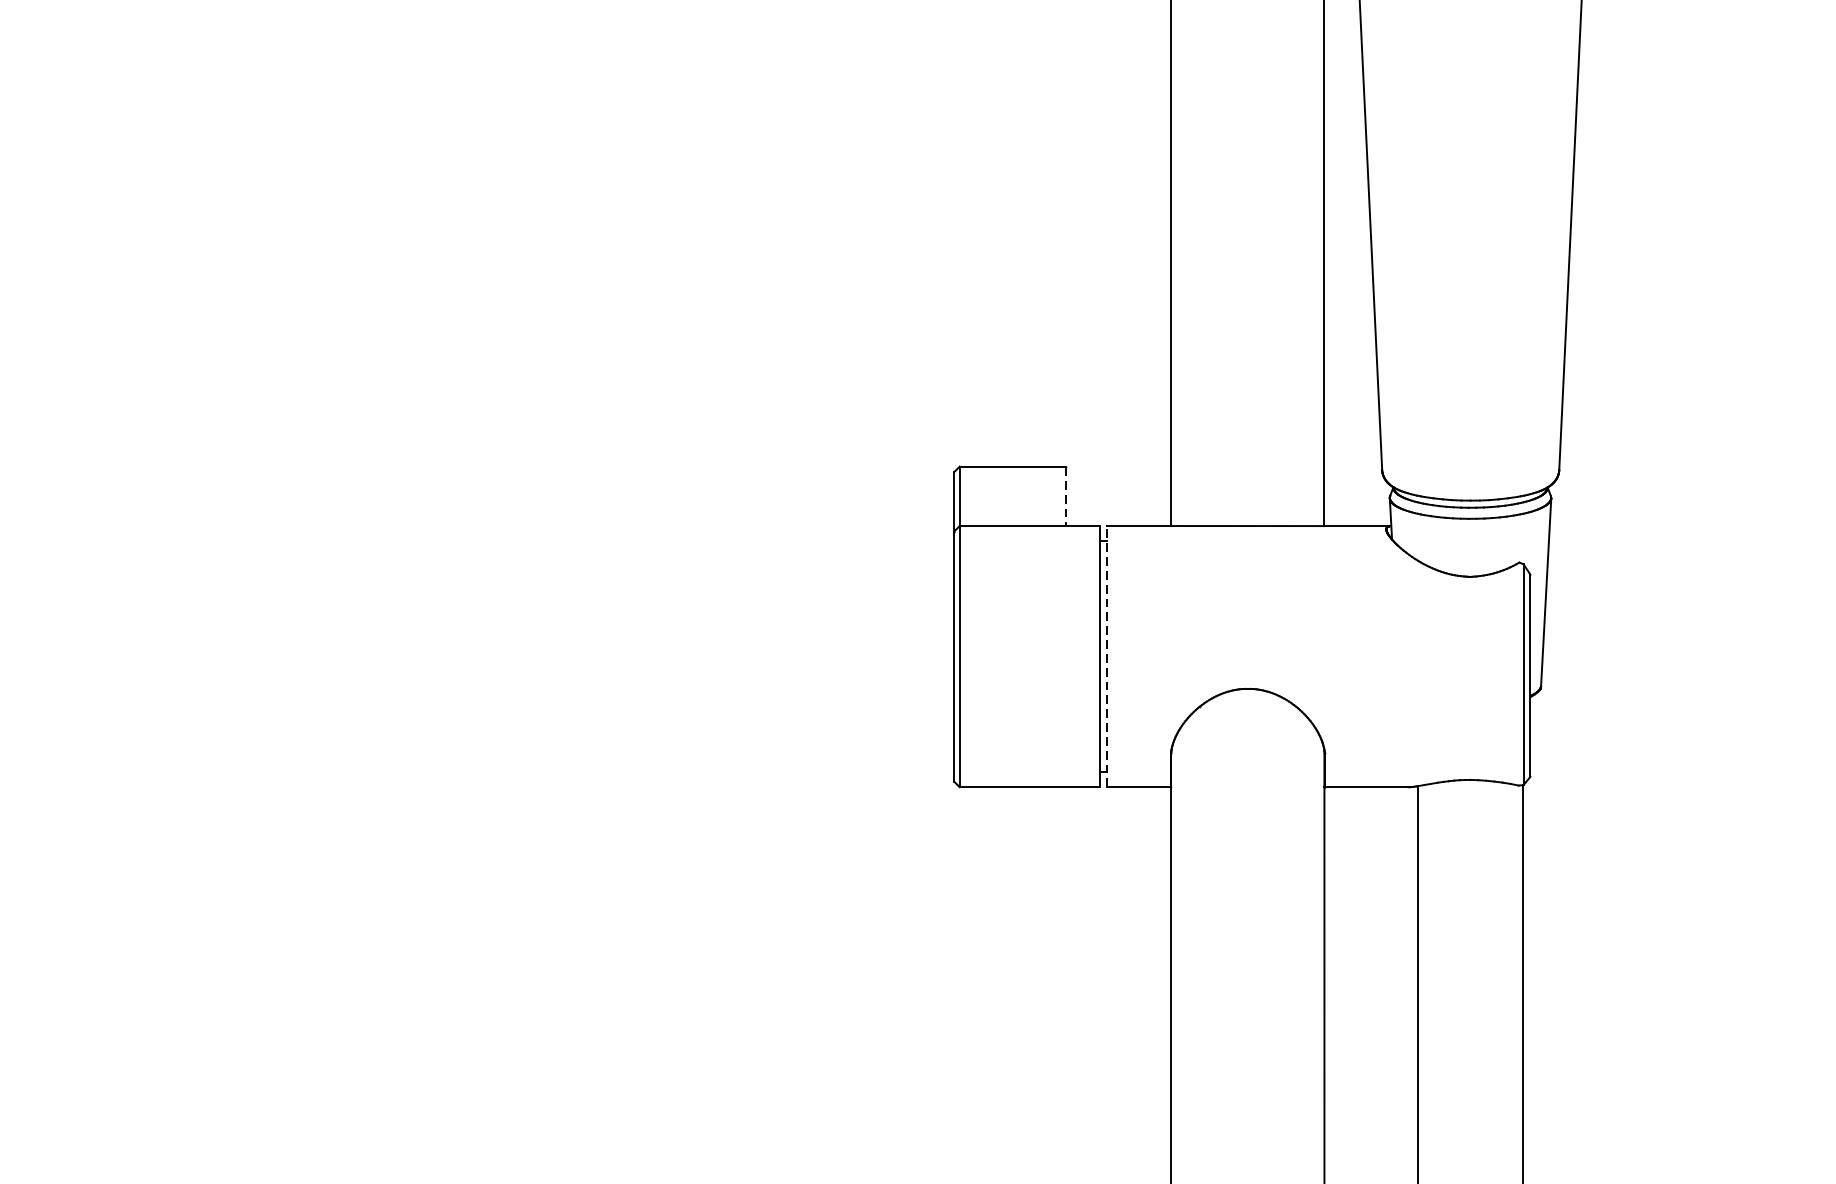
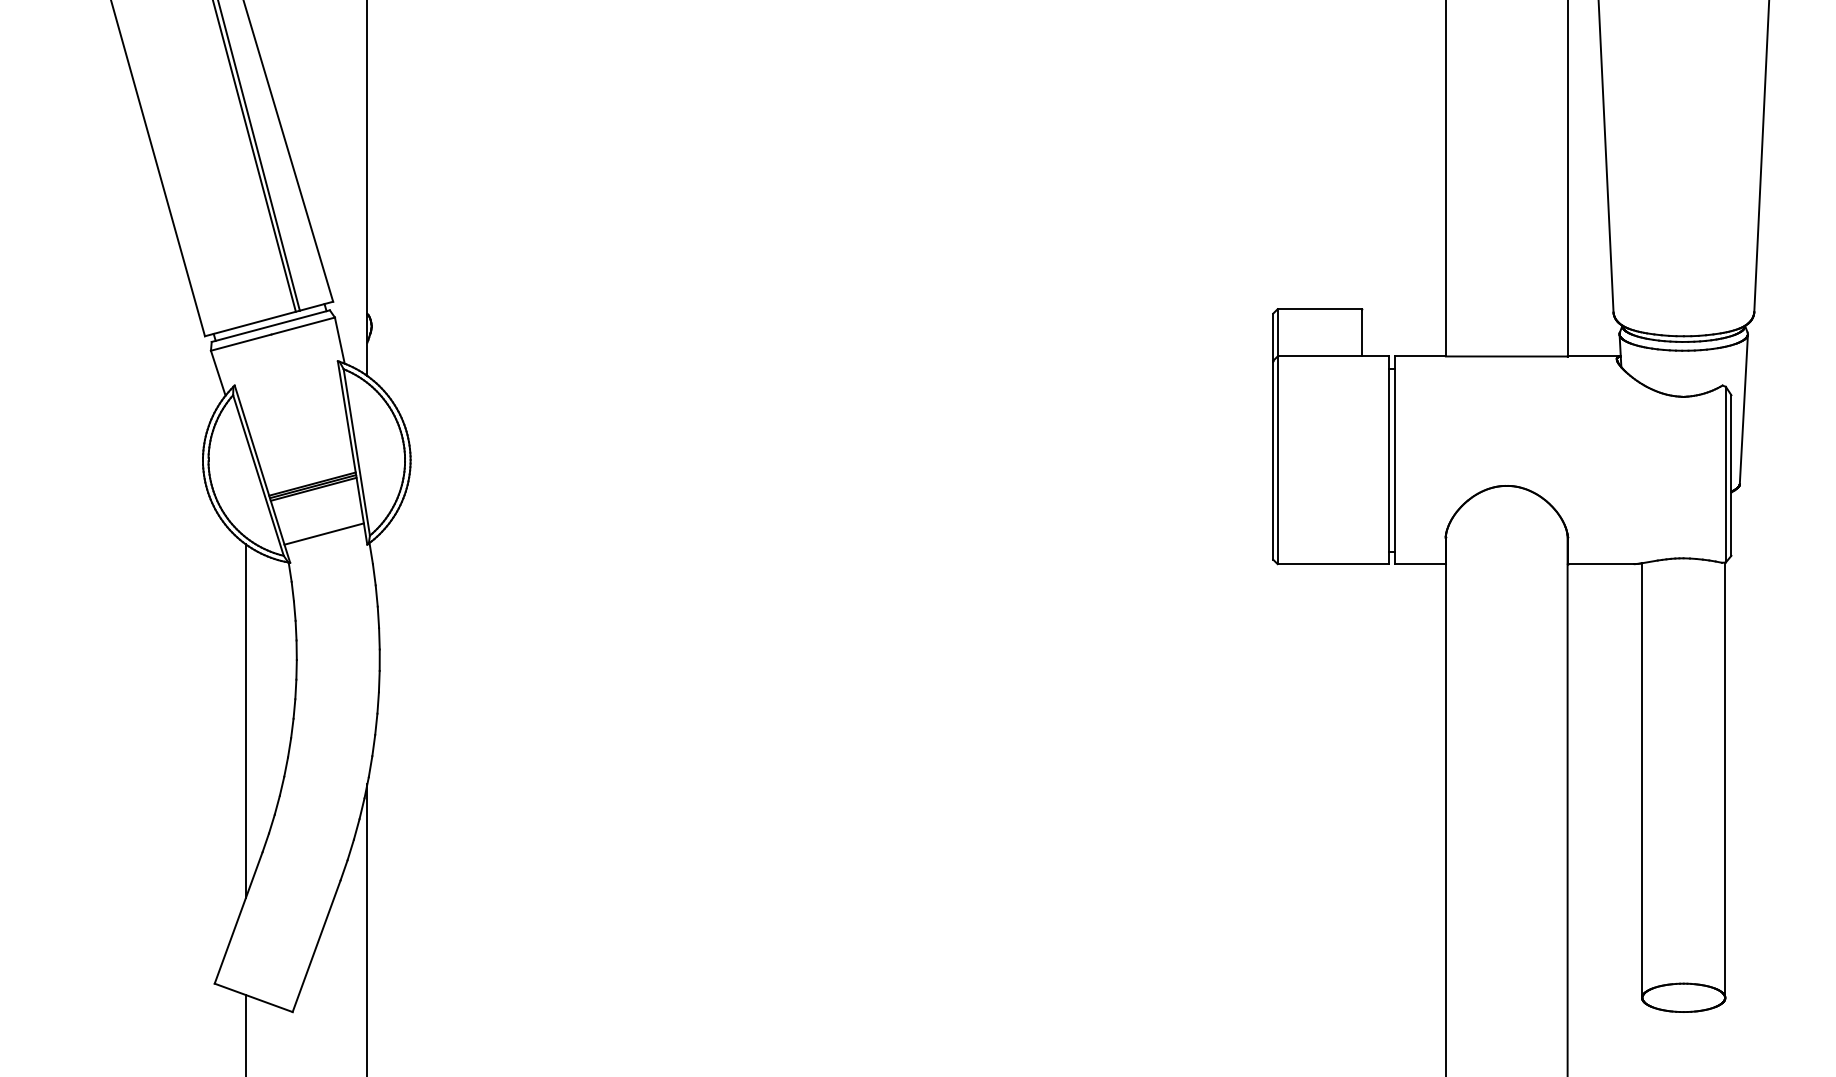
line: (1065, 497) -> (1361, 333), dashed -> solid
line: (1107, 656) -> (1395, 460), dashed -> solid

